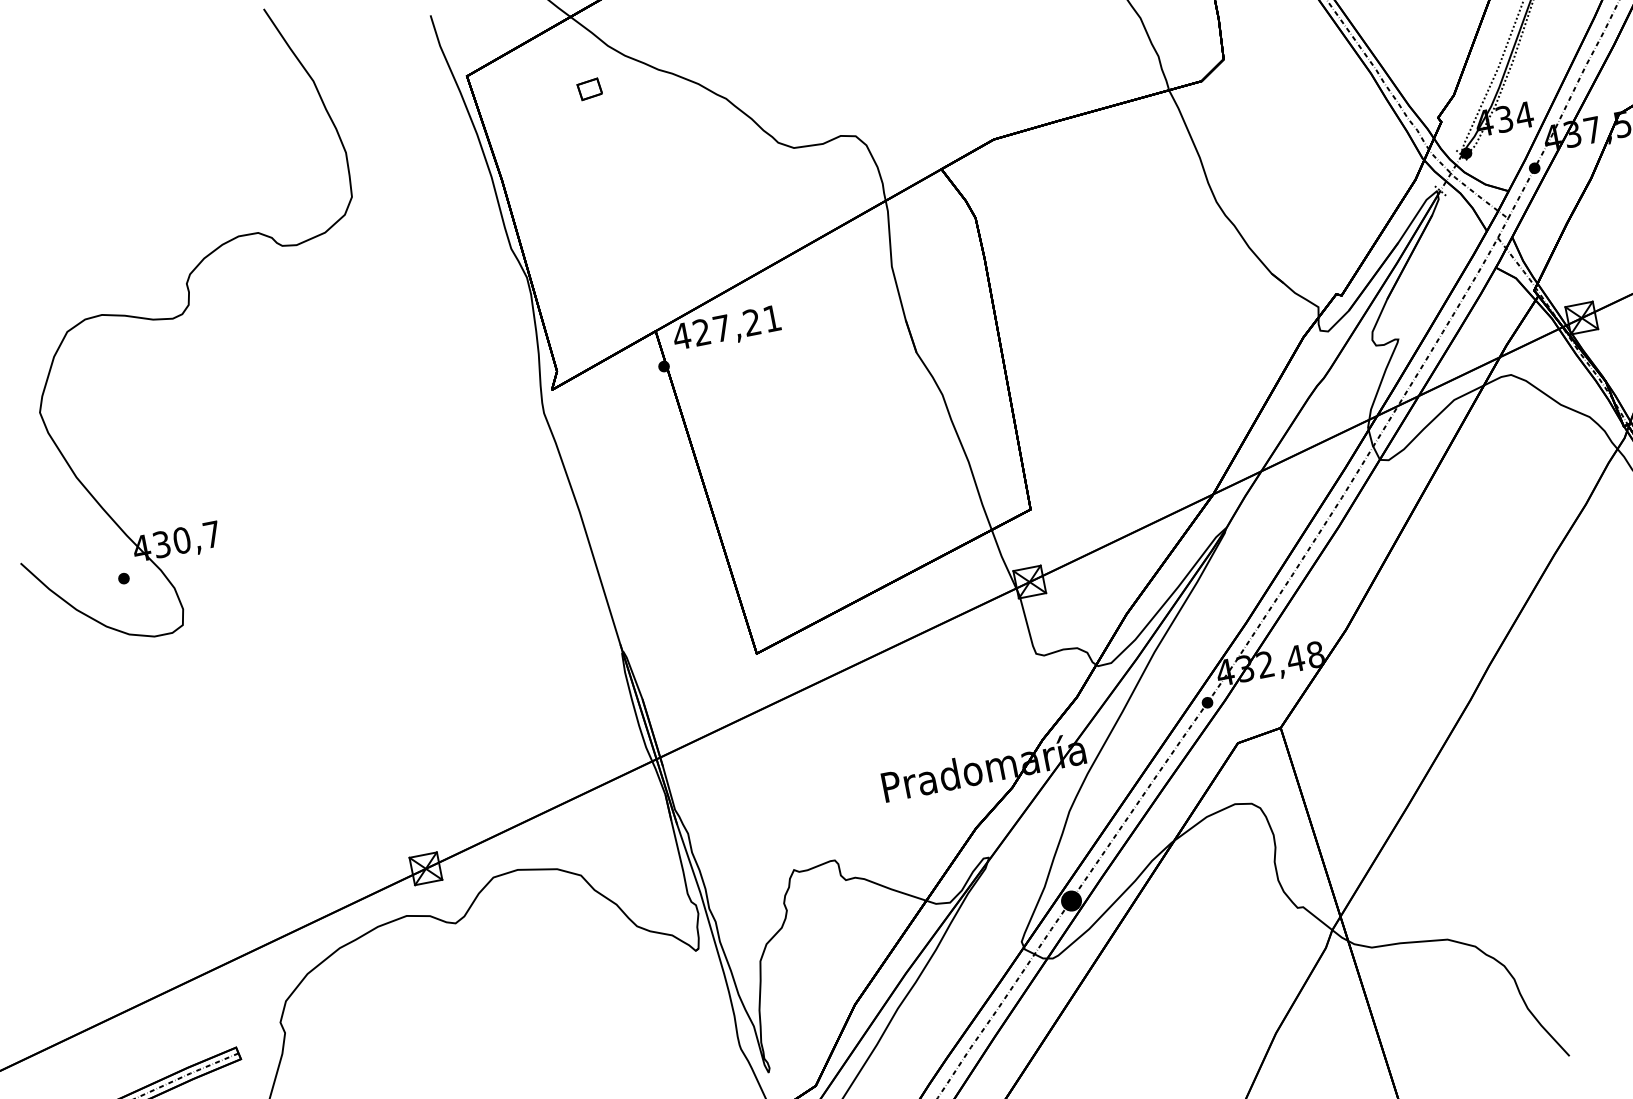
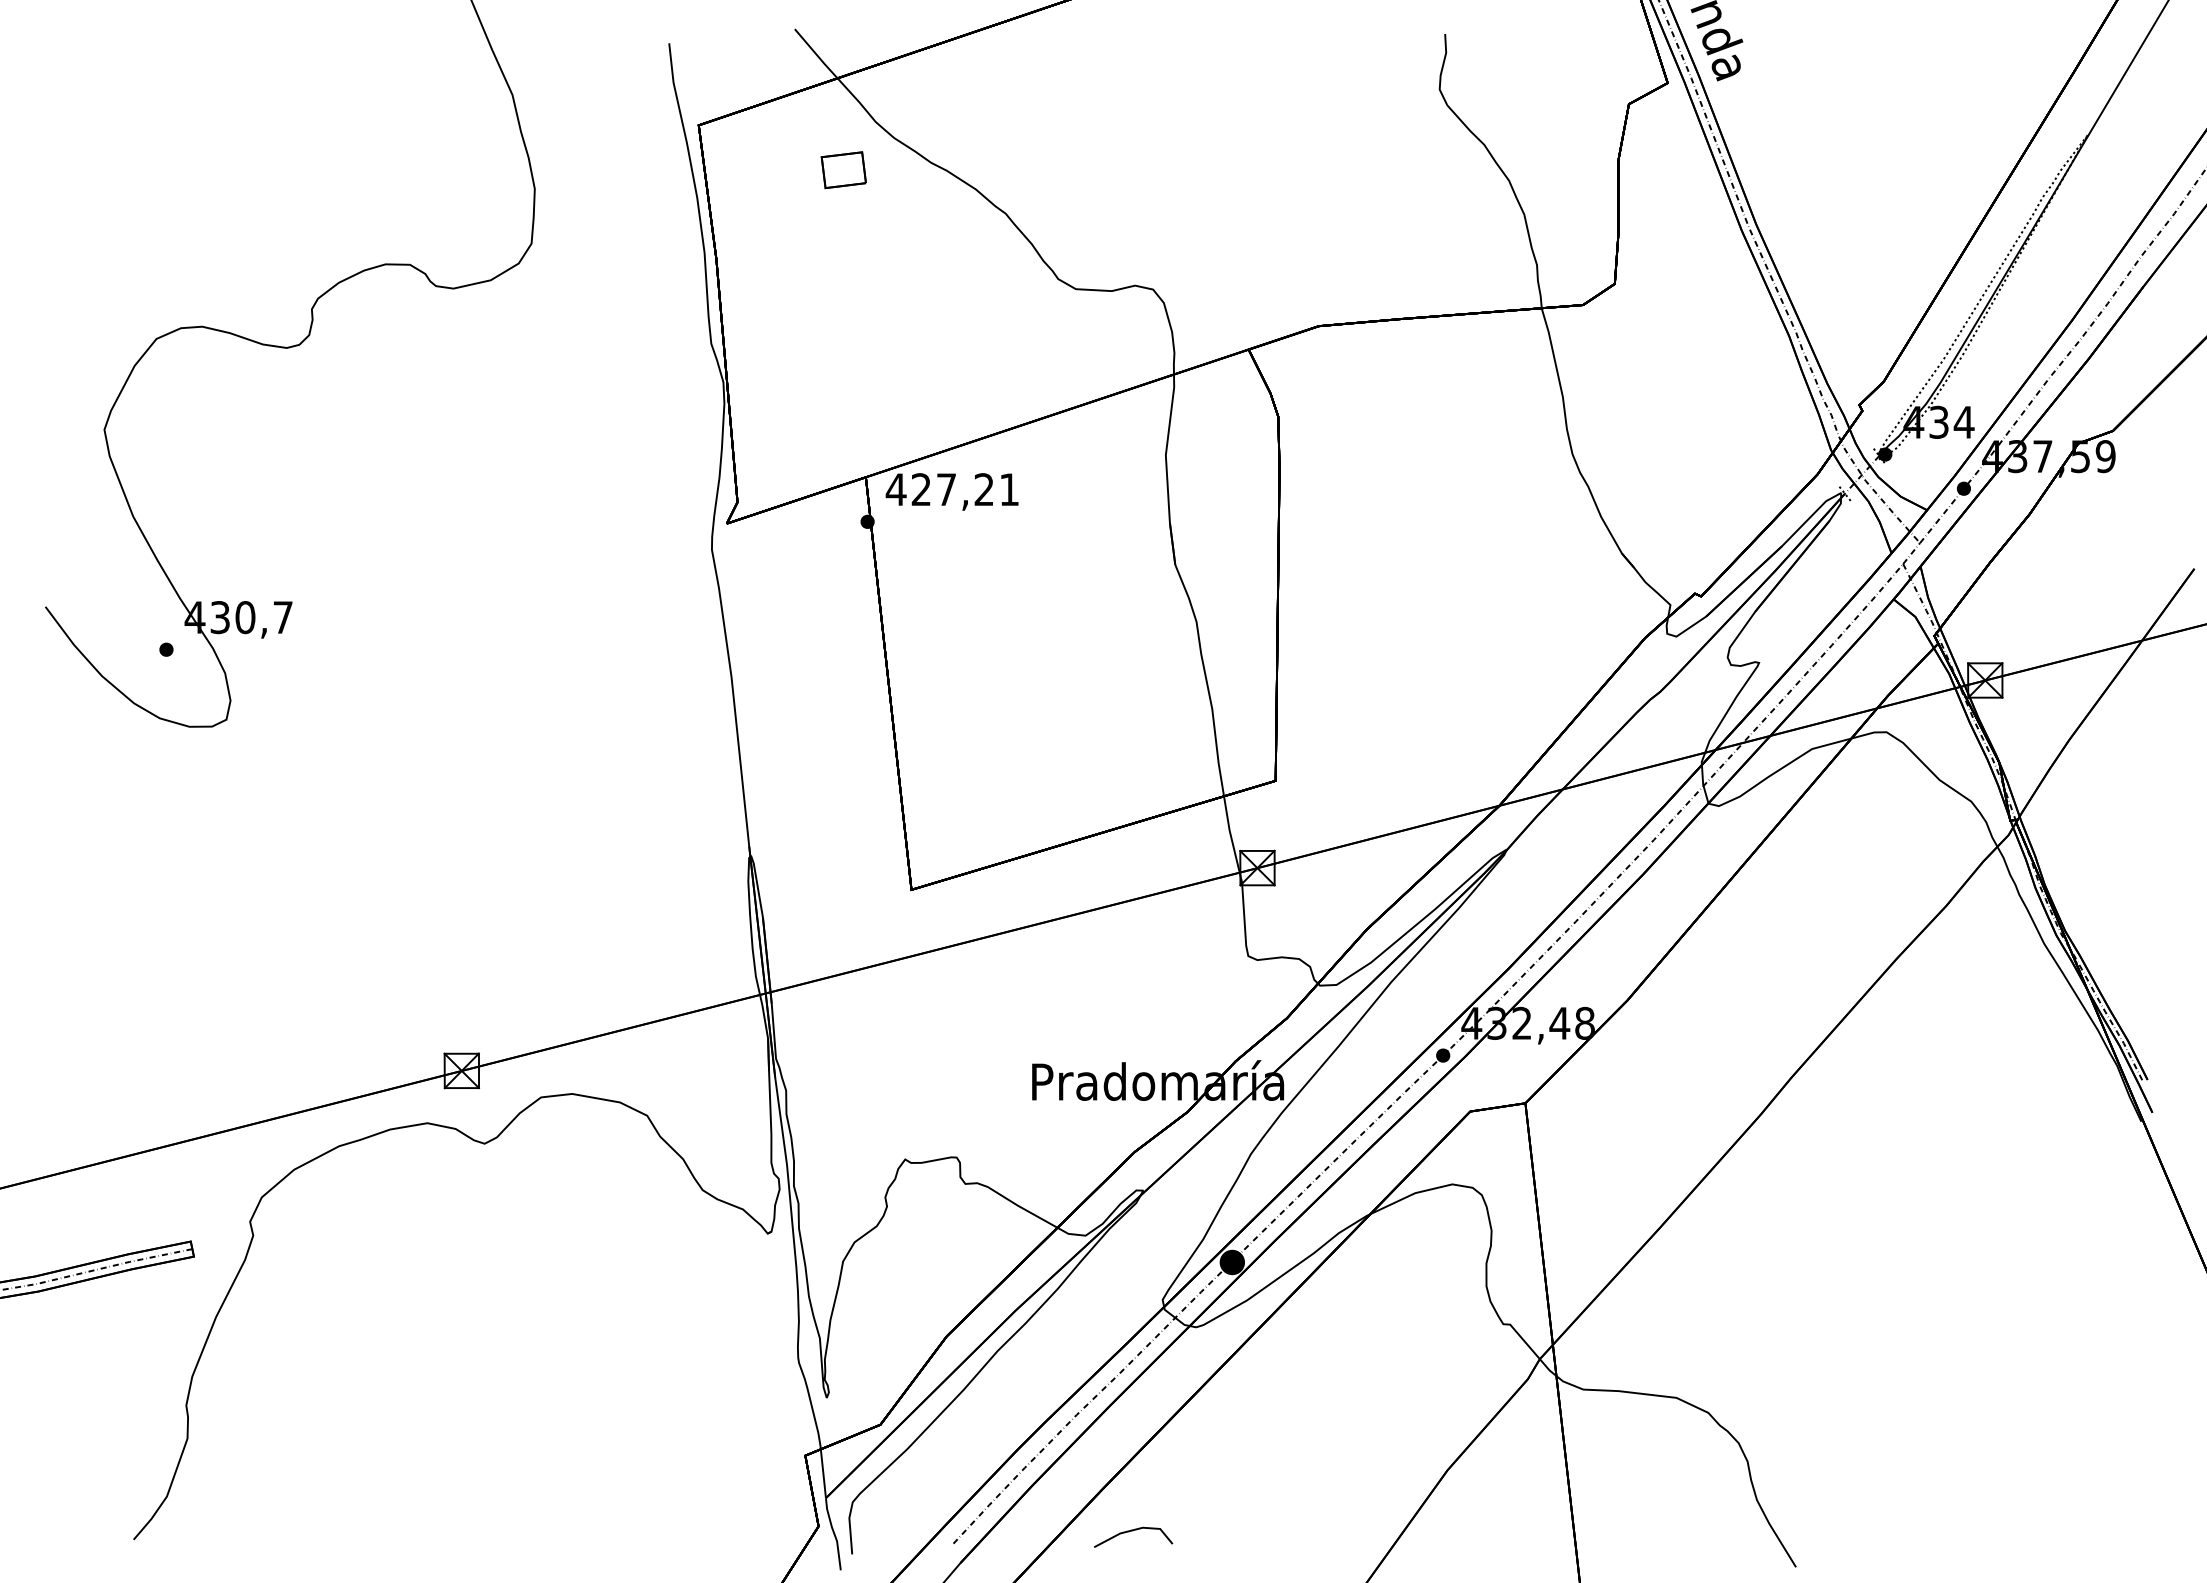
part: (589, 88) -> (843, 169), size x1.6

